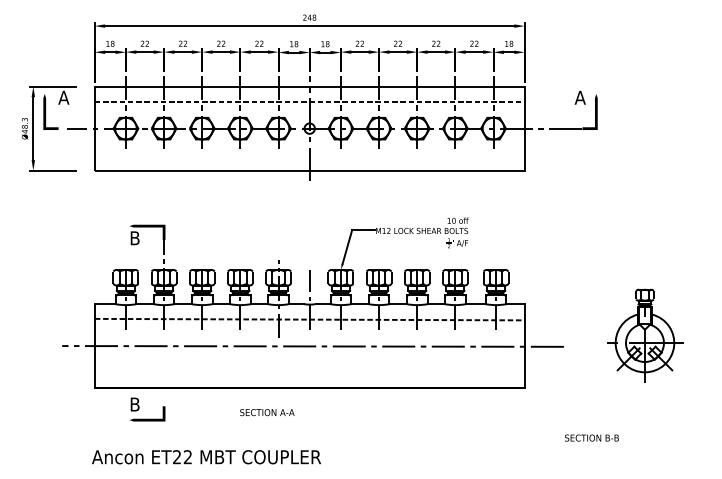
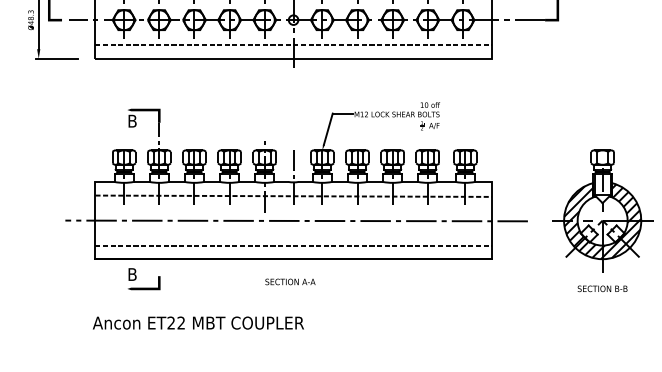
line: (309, 155) -> (293, 44), added
part: (644, 335) -> (602, 210), size x1.43
line: (309, 373) -> (293, 245), added
text: (267, 412) -> (290, 281), moved
text: (591, 437) -> (602, 288), moved

